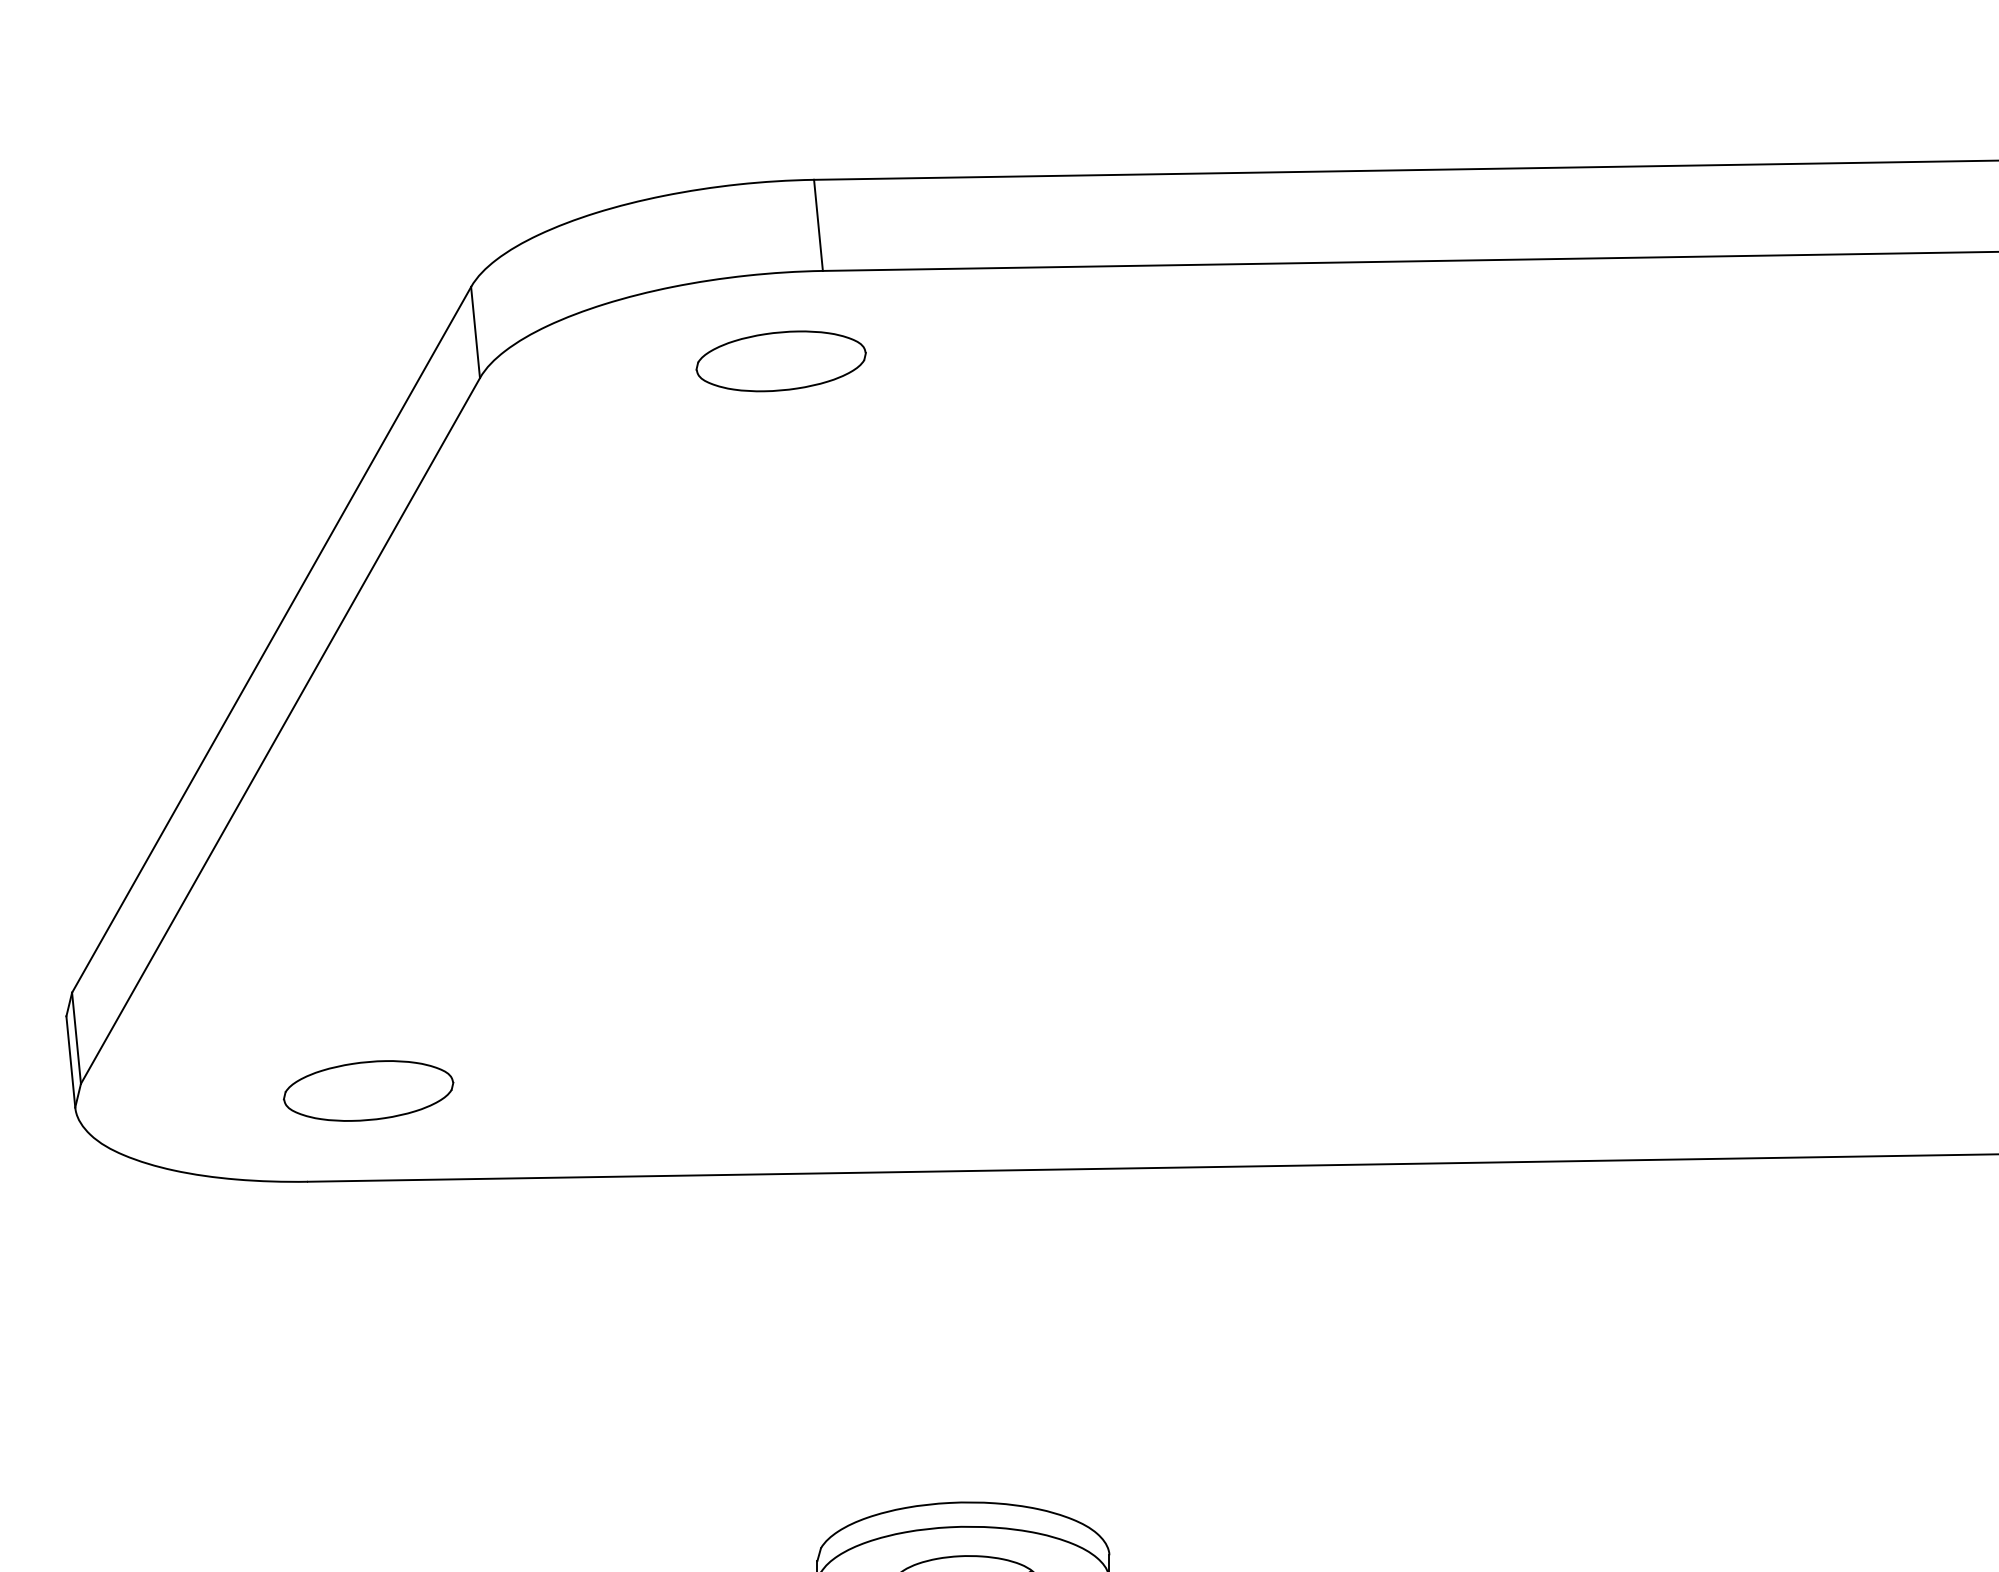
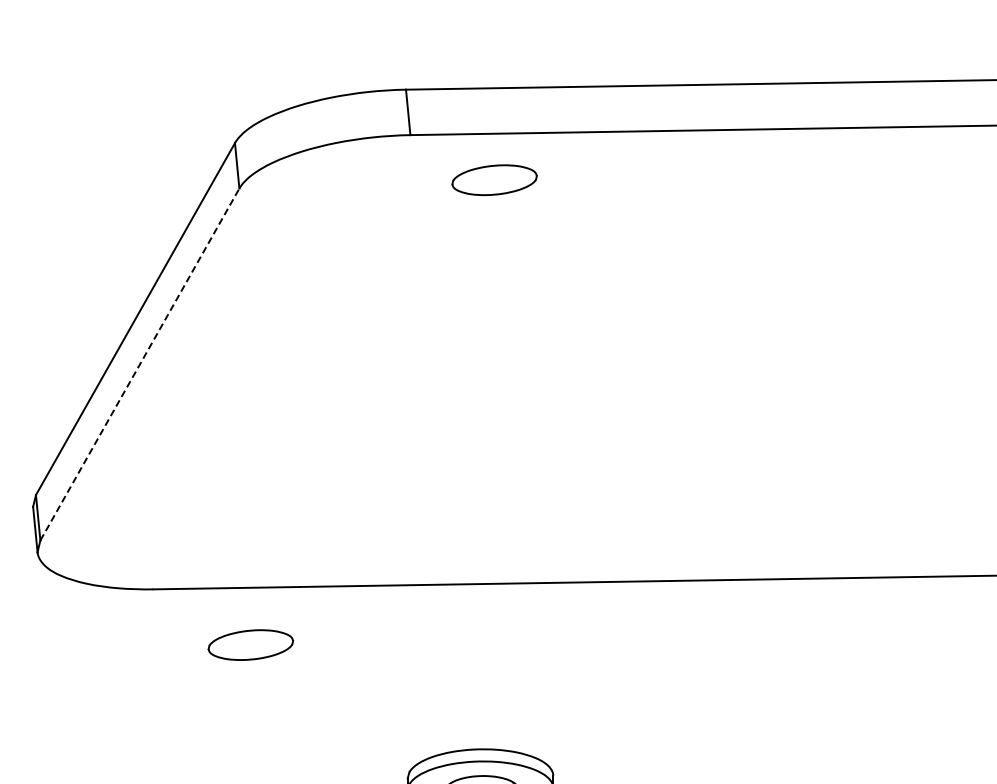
part: (780, 361) -> (494, 180), moved
line: (281, 730) -> (140, 364), solid -> dashed
part: (367, 1089) -> (250, 644), moved

